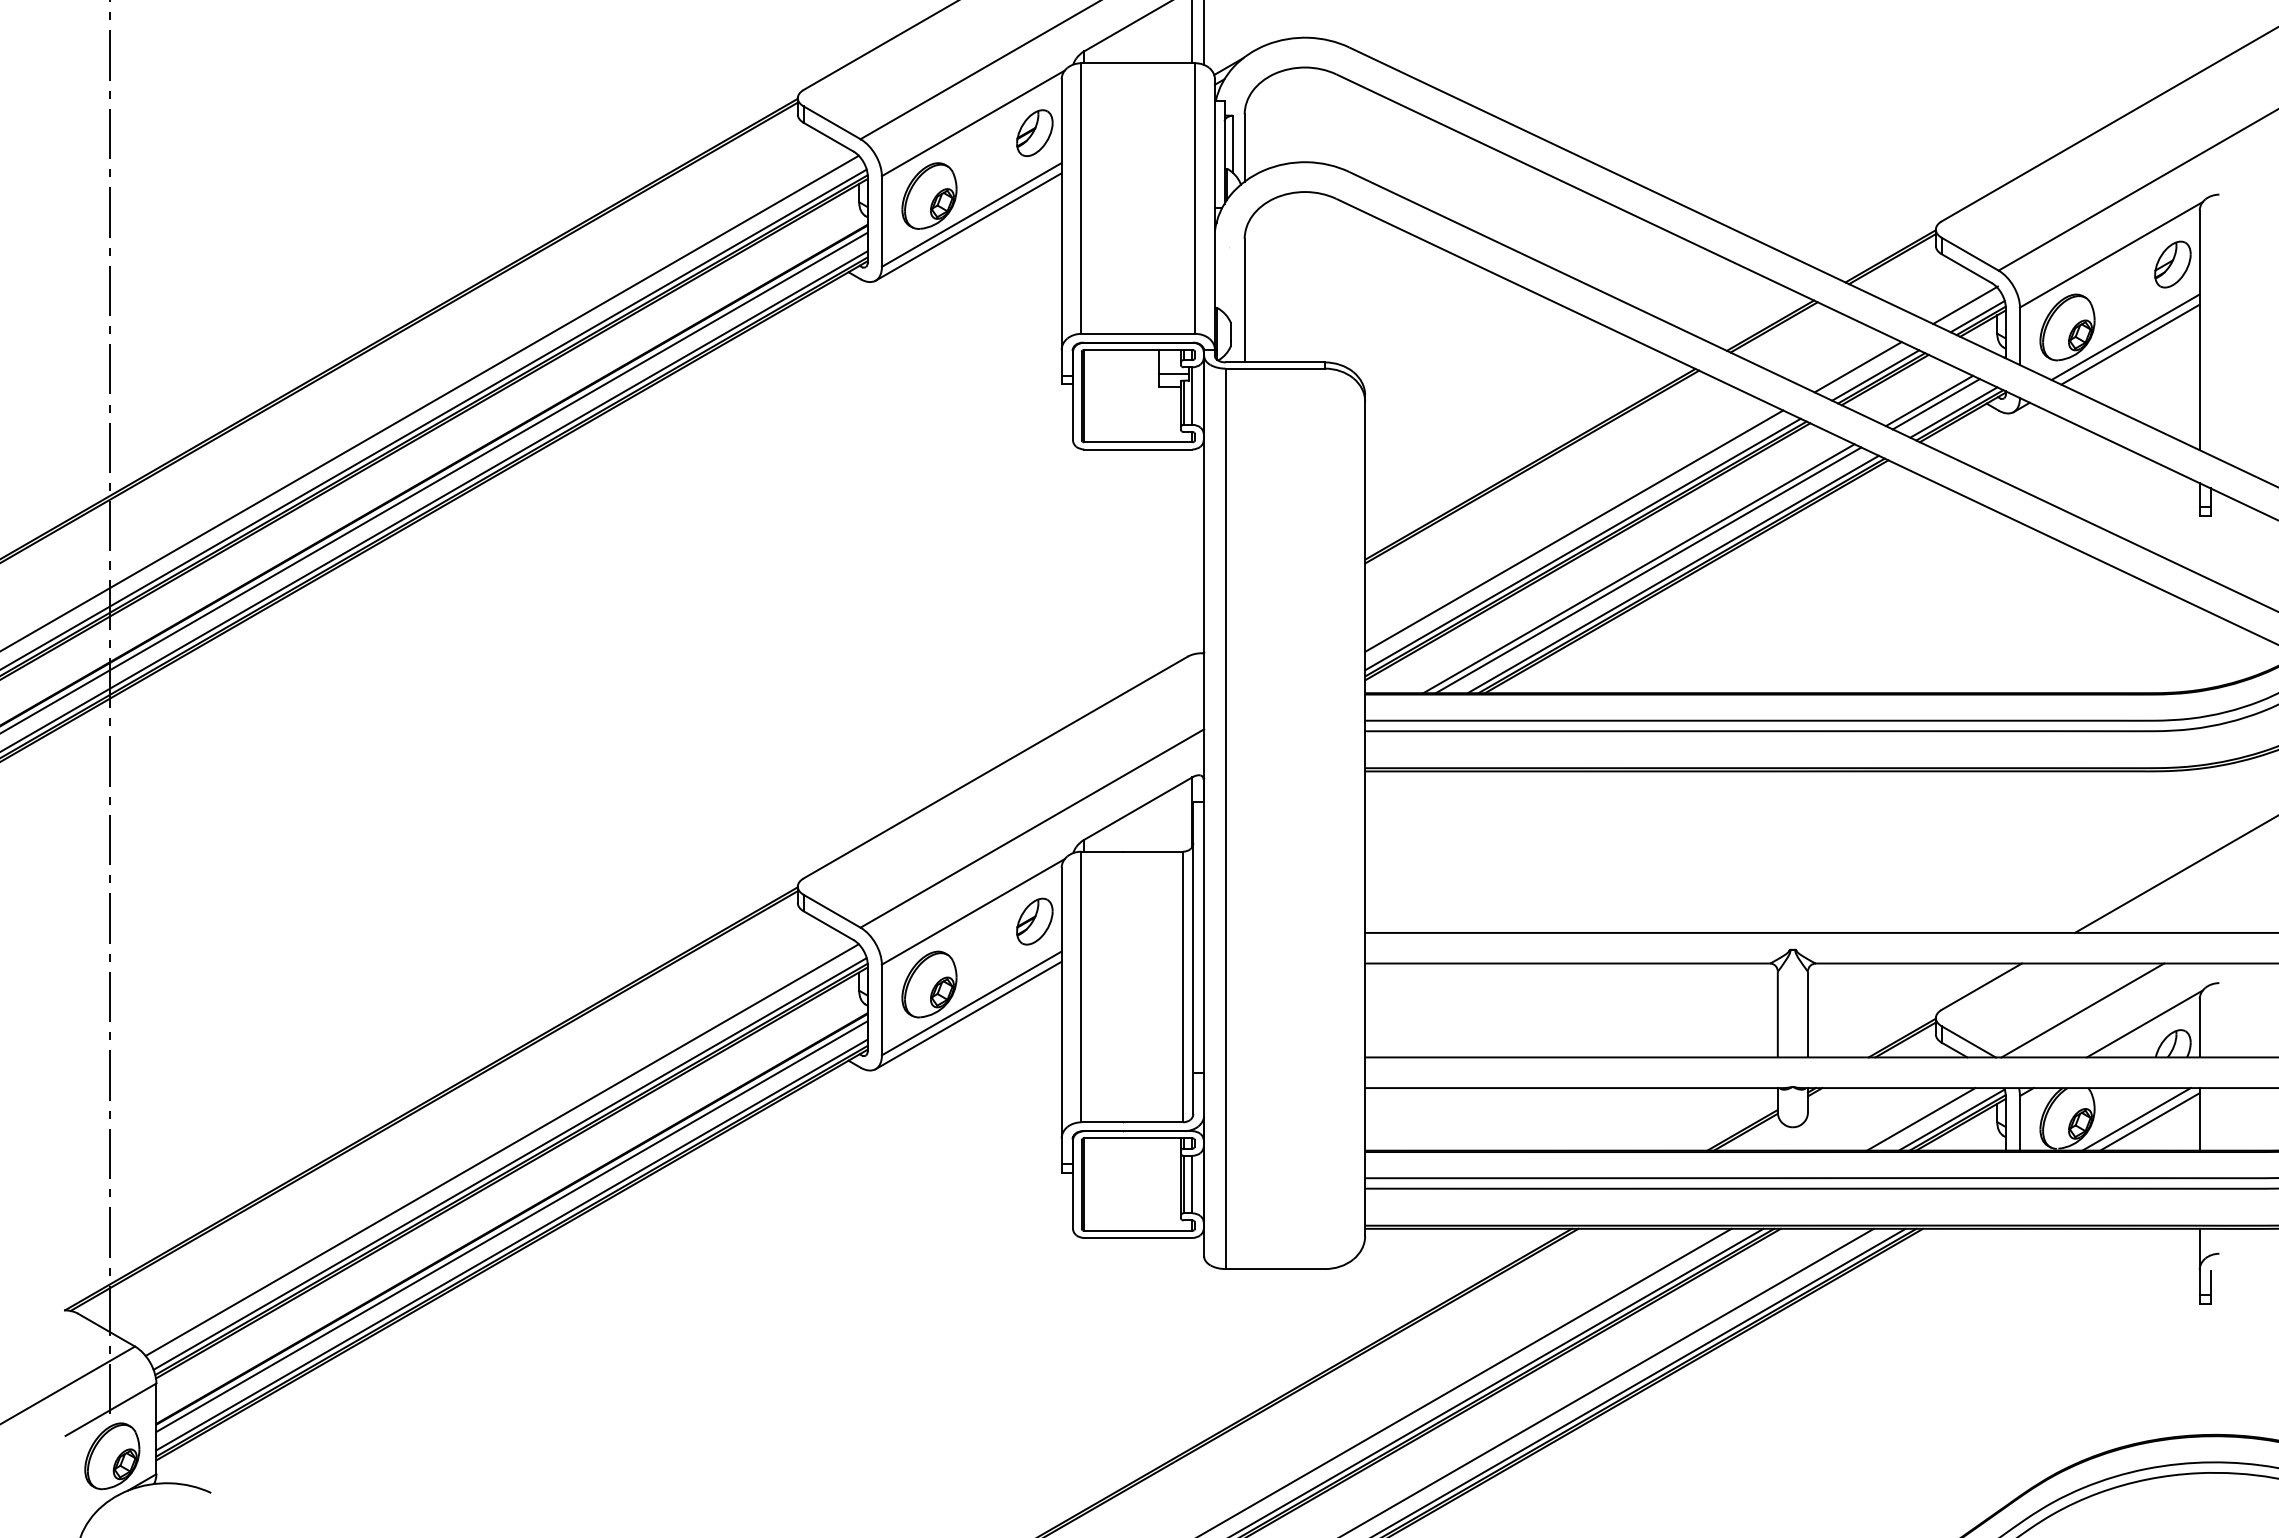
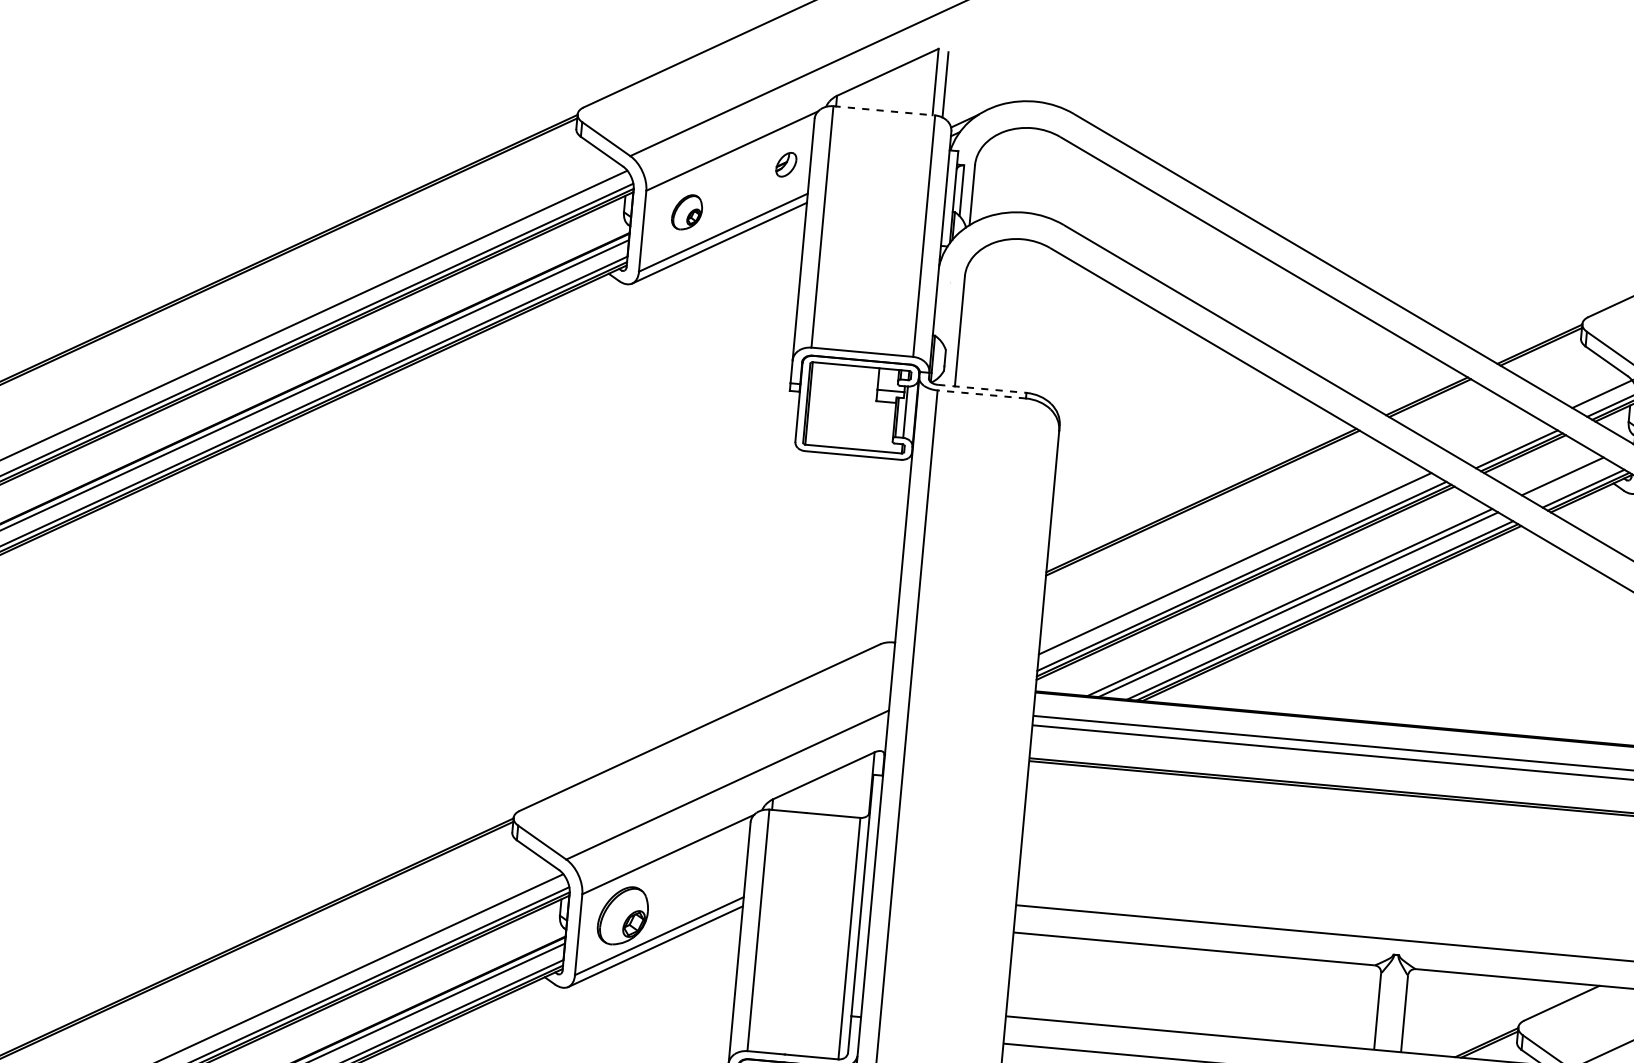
line: (1138, 63) -> (884, 111), solid -> dashed
part: (1034, 132) -> (786, 164), size x0.6
part: (929, 195) -> (687, 211), size x0.6
line: (1275, 362) -> (982, 388), solid -> dashed
line: (1857, 367) -> (1501, 440), removed
line: (1275, 368) -> (981, 394), solid -> dashed
line: (1935, 404) -> (1567, 480), removed
part: (1034, 921) -> (721, 868), removed

